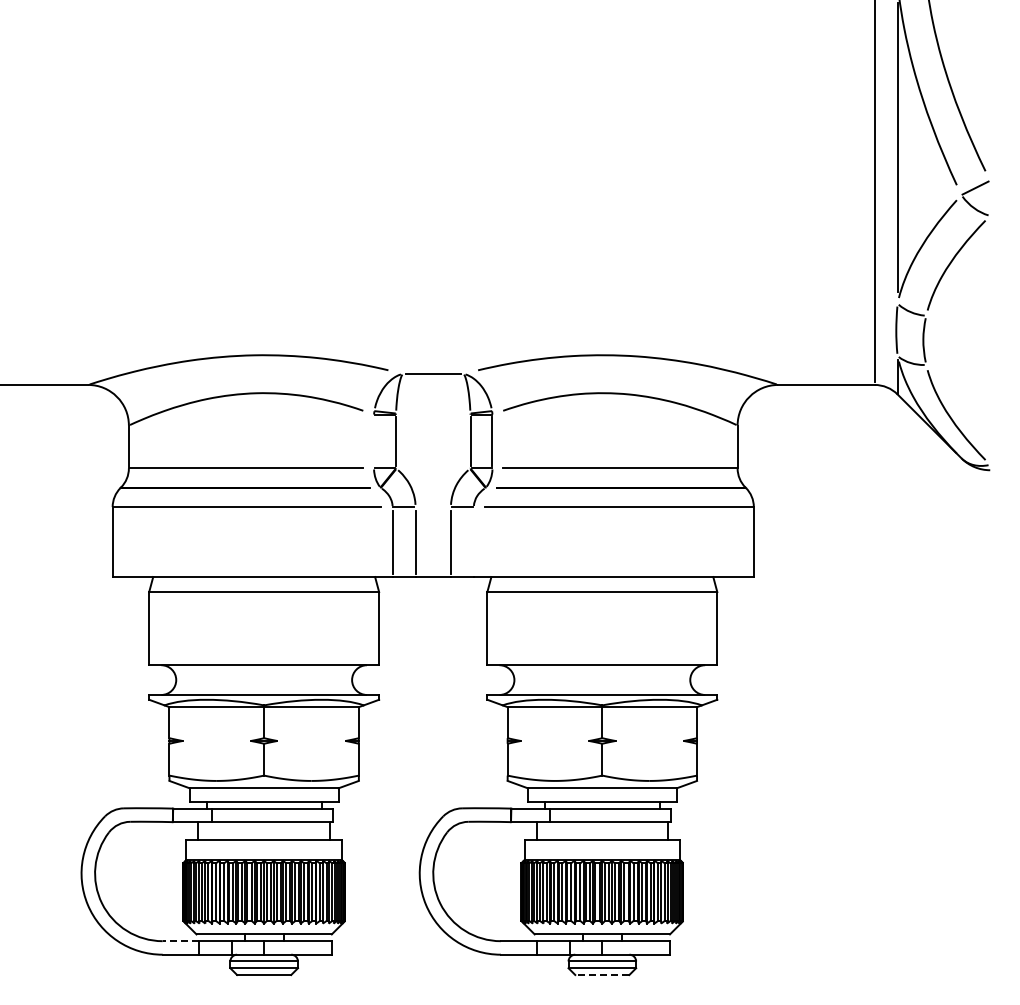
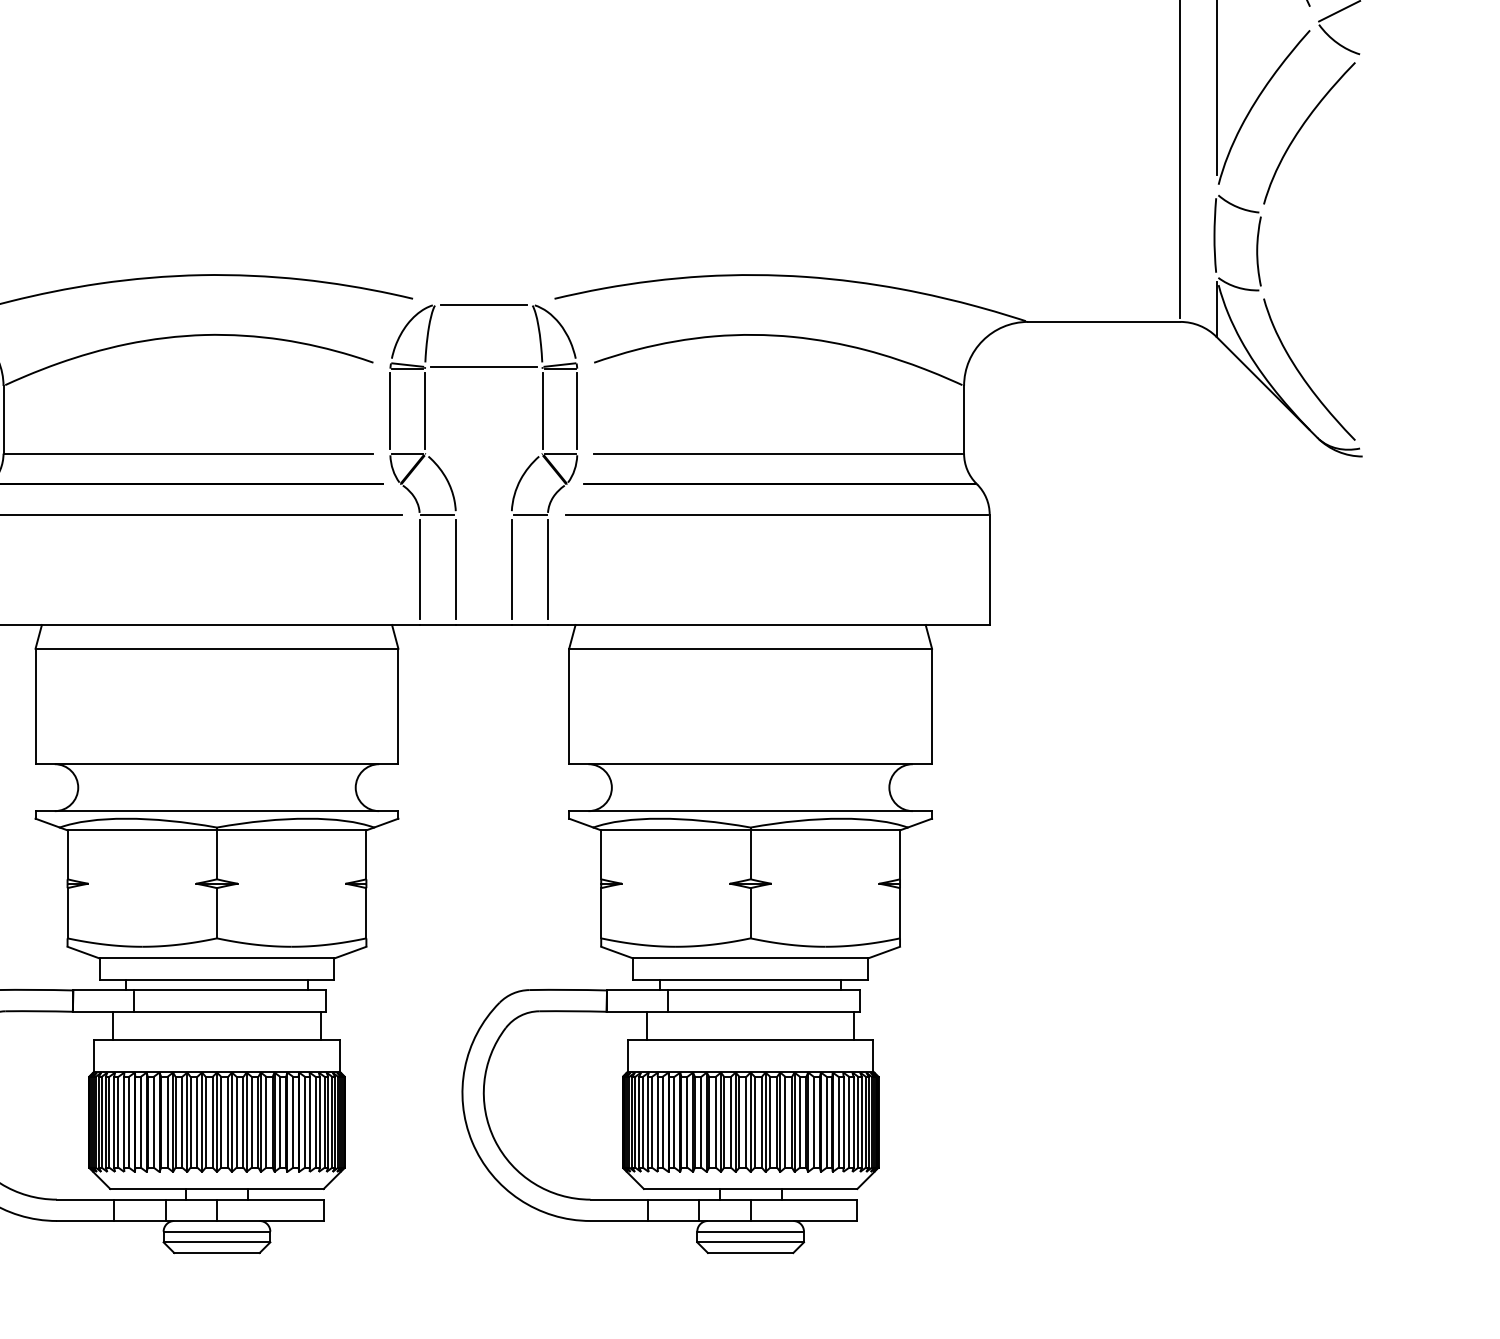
line: (432, 413) -> (482, 366), added
line: (374, 441) -> (391, 411), added
line: (473, 541) -> (547, 568), added
line: (180, 941) -> (84, 1200), dashed -> solid
line: (601, 975) -> (749, 1253), dashed -> solid

